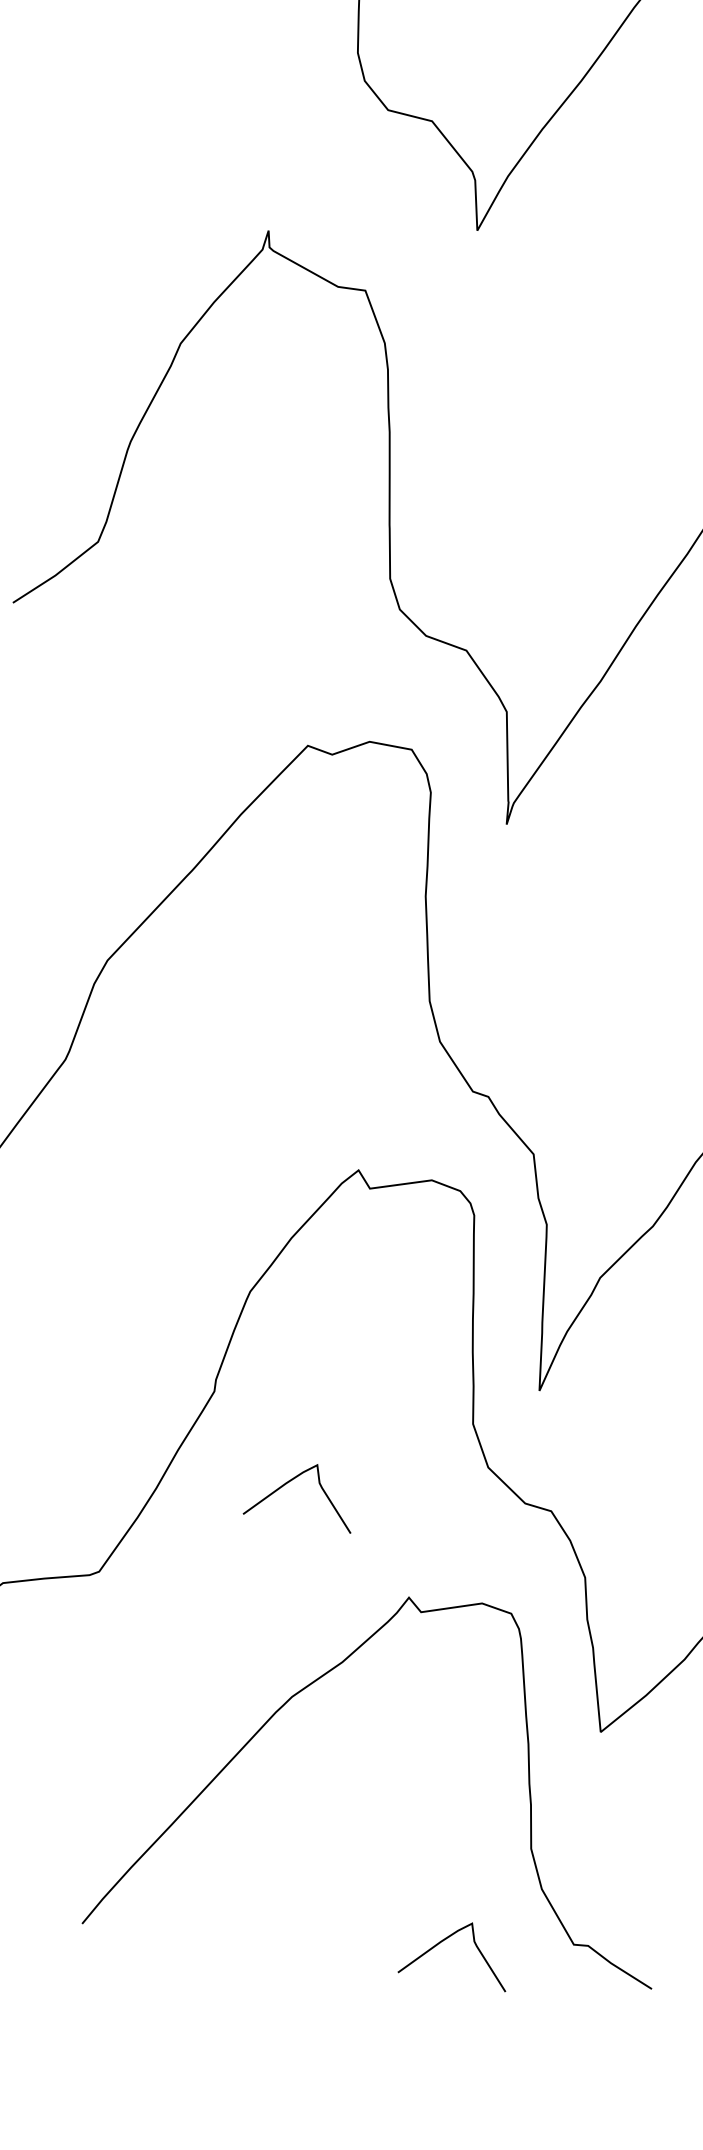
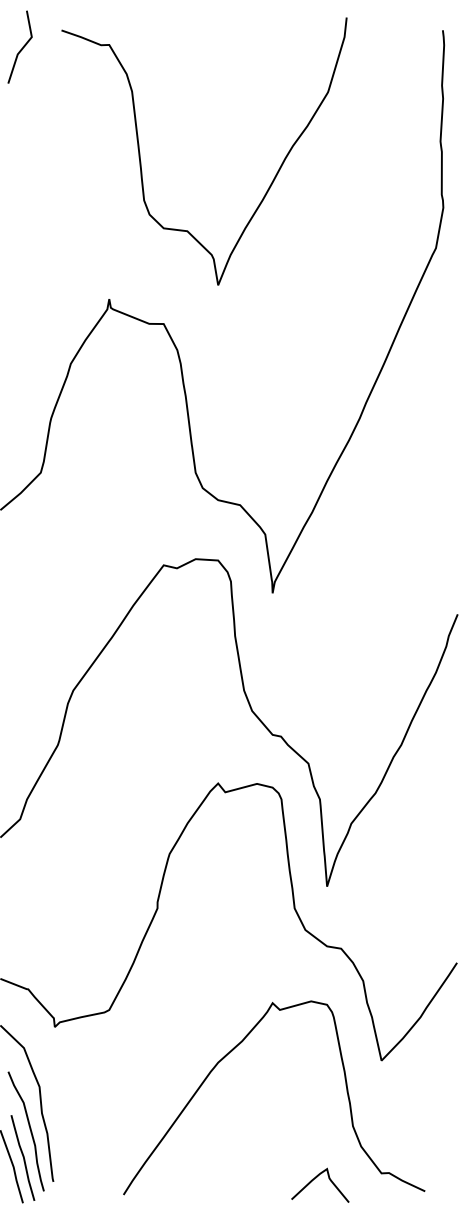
curve: (295, 1480) -> (205, 949), removed

